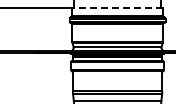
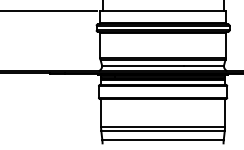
line: (117, 7) -> (162, 10), dashed -> solid

